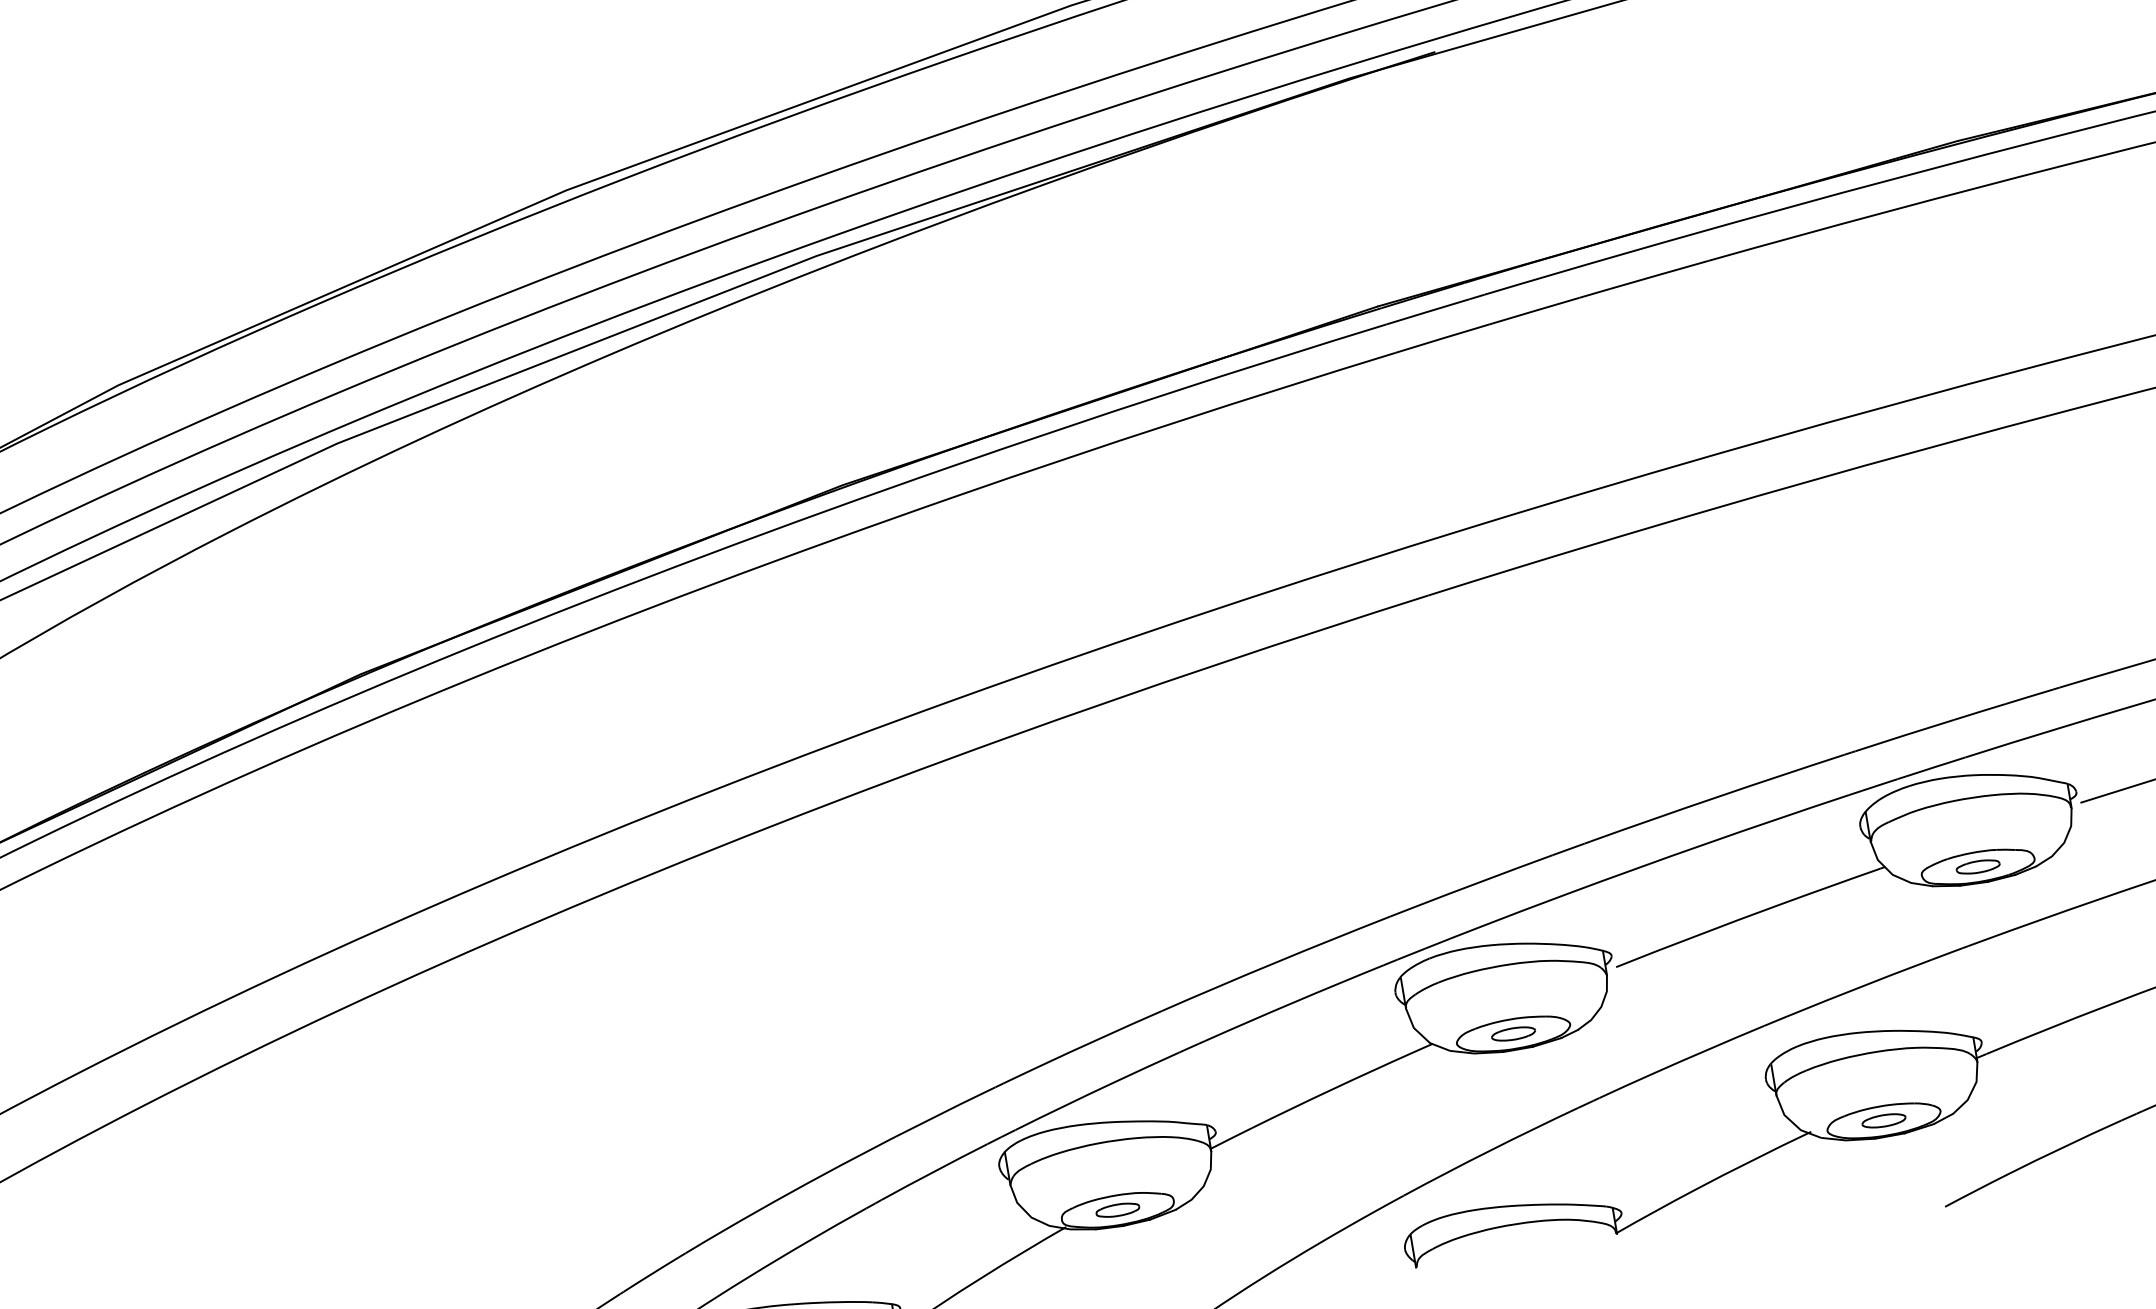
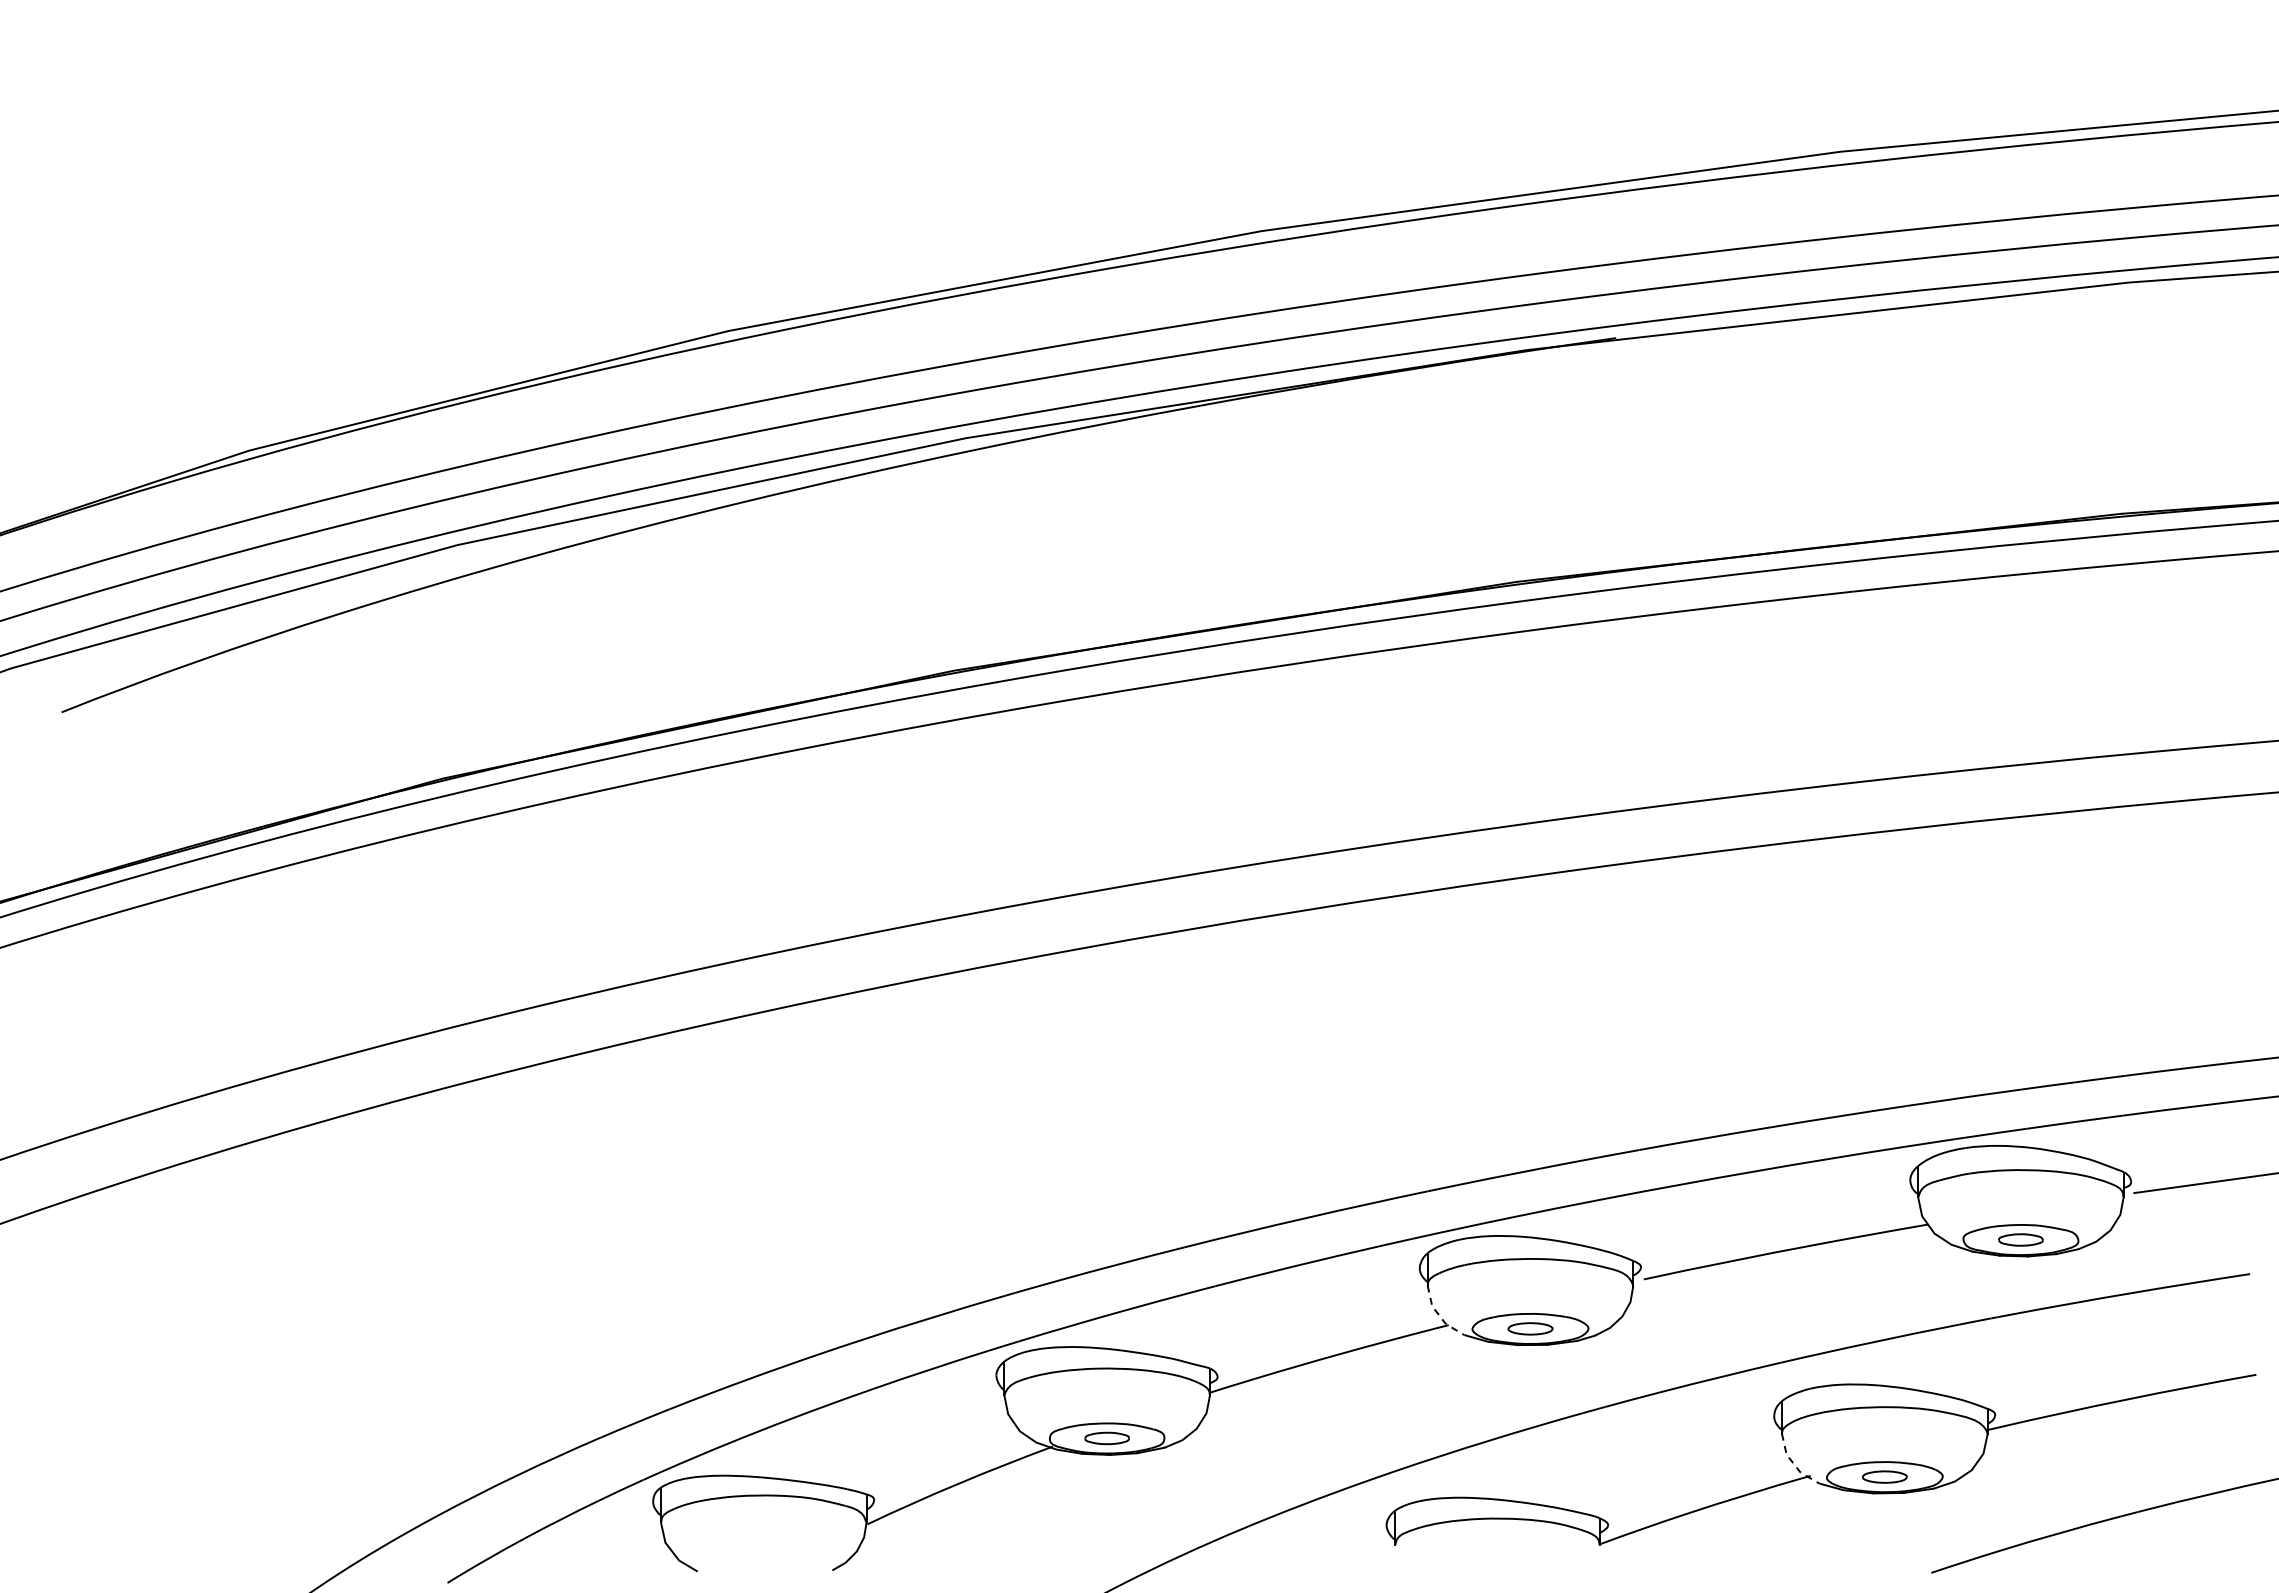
line: (1422, 1035) -> (1439, 1315), solid -> dashed
line: (1792, 1123) -> (1793, 1464), solid -> dashed

